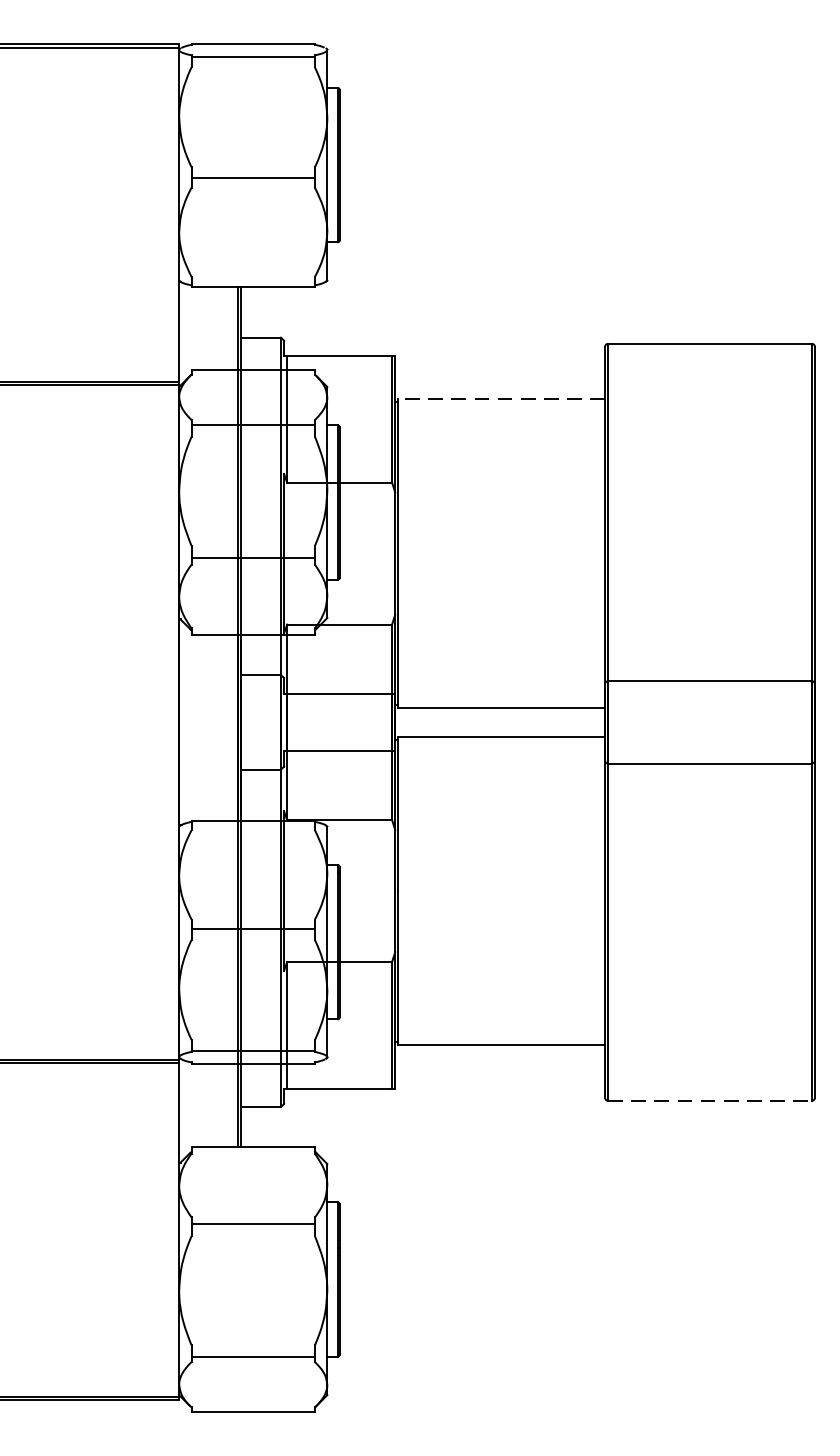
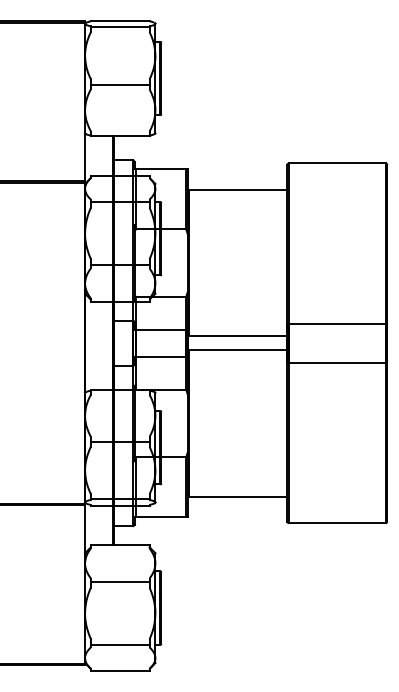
line: (499, 398) -> (237, 189), dashed -> solid
line: (710, 1101) -> (337, 523), dashed -> solid

